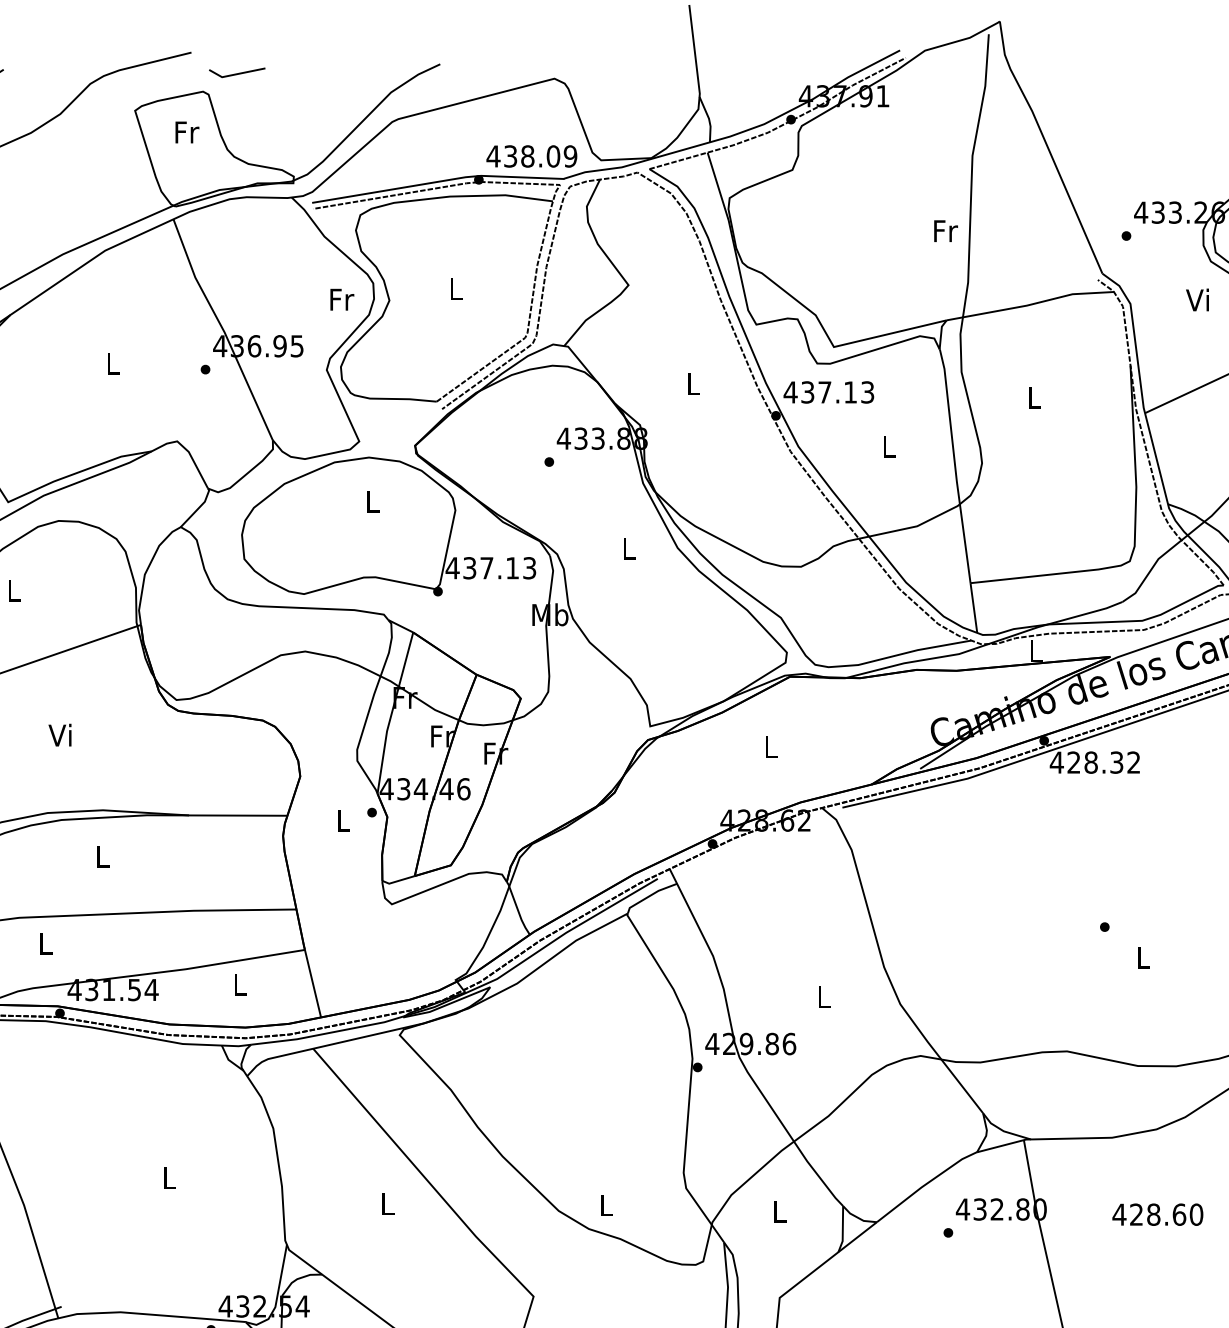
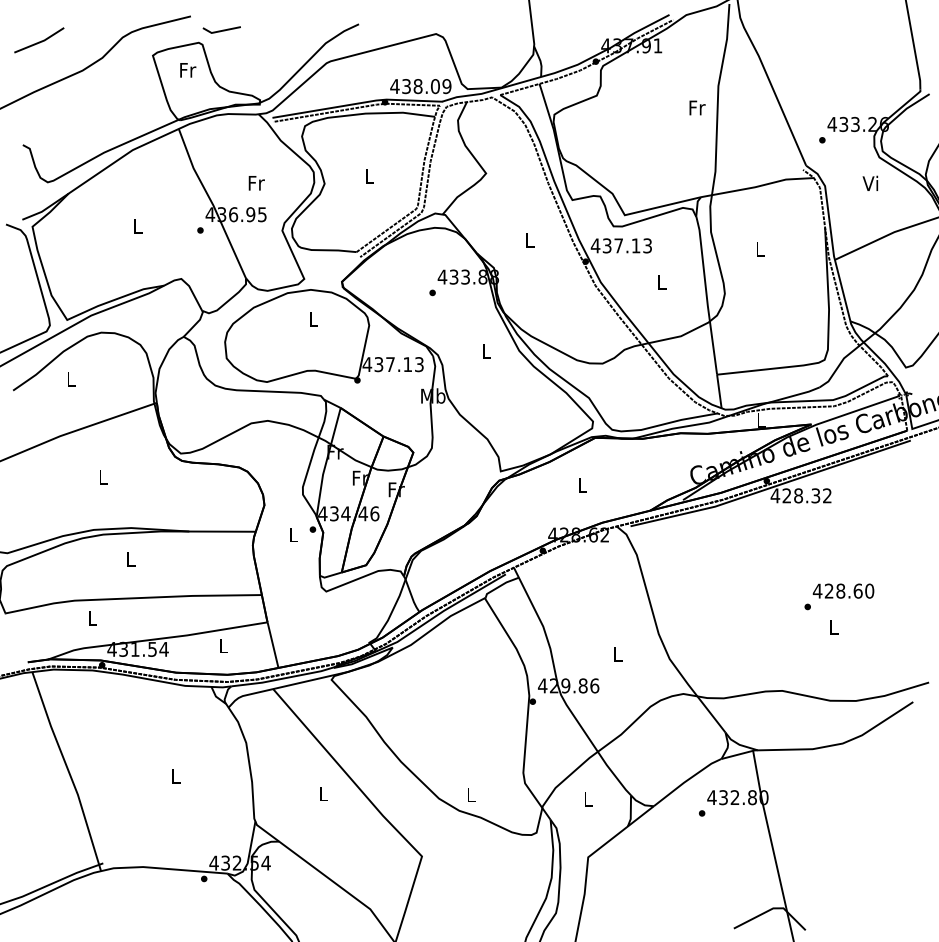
text: (945, 230) -> (697, 107), moved
text: (341, 300) -> (256, 183), moved
text: (58, 733) -> (101, 476), Vi -> L
text: (1157, 1213) -> (843, 590), moved

